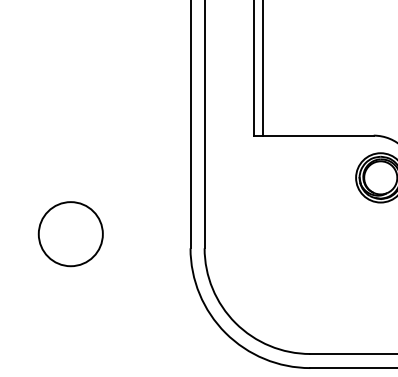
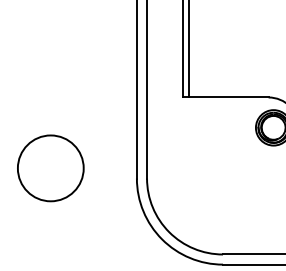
circle: (70, 233) -> (50, 167), size x1.43

